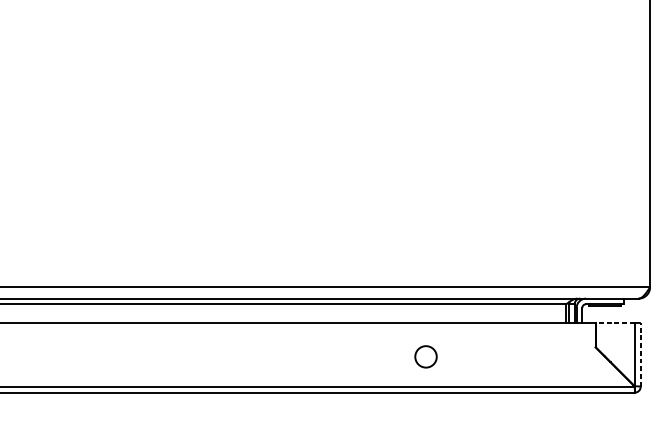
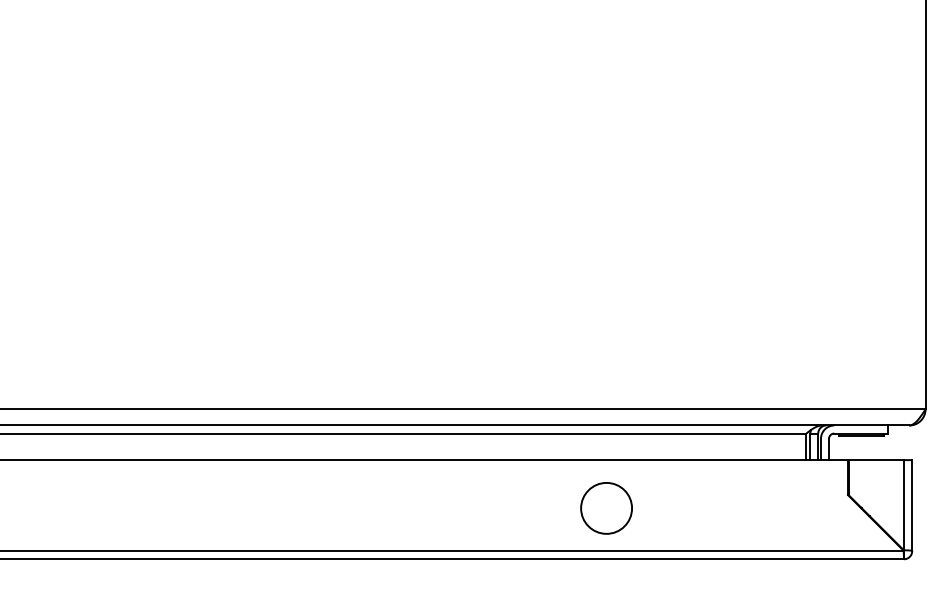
line: (615, 323) -> (876, 460), dashed -> solid
line: (640, 354) -> (912, 504), dashed -> solid
circle: (426, 356) -> (606, 508), size x1.67

